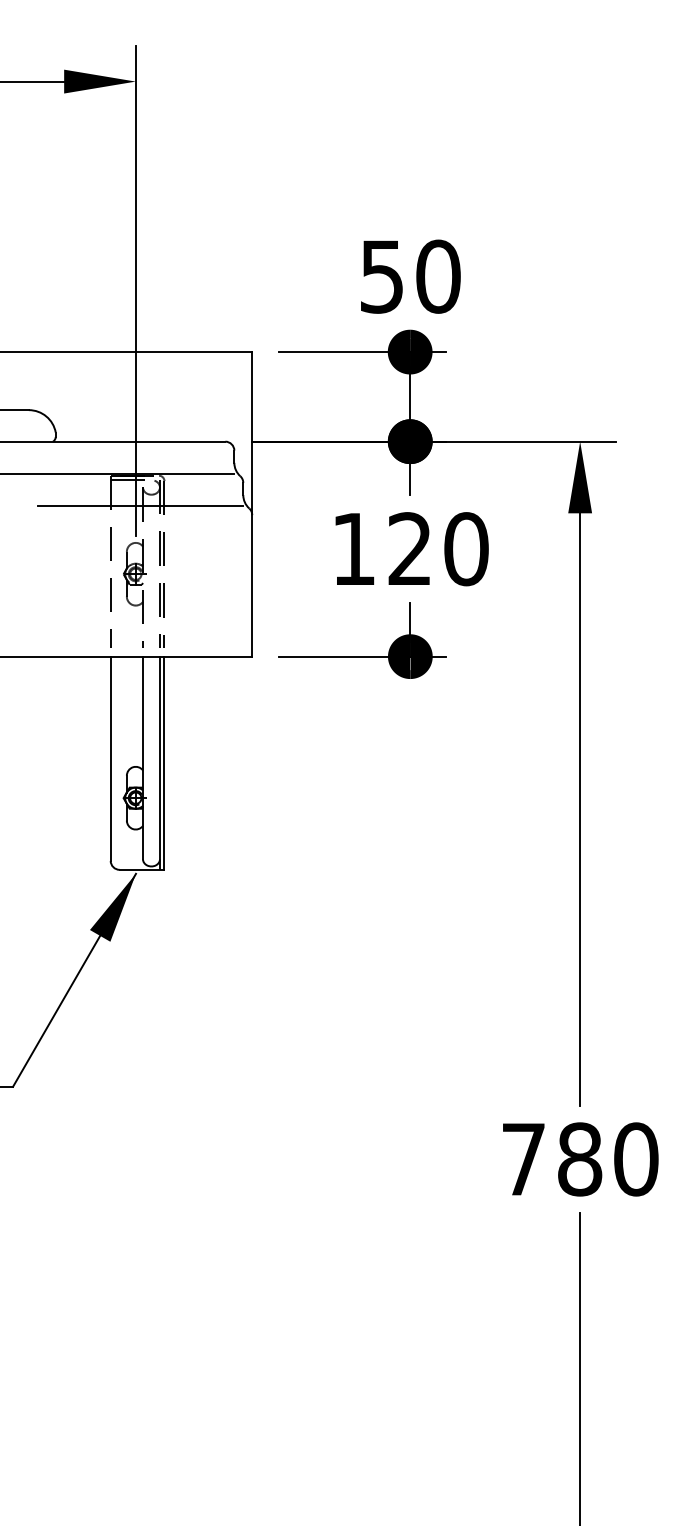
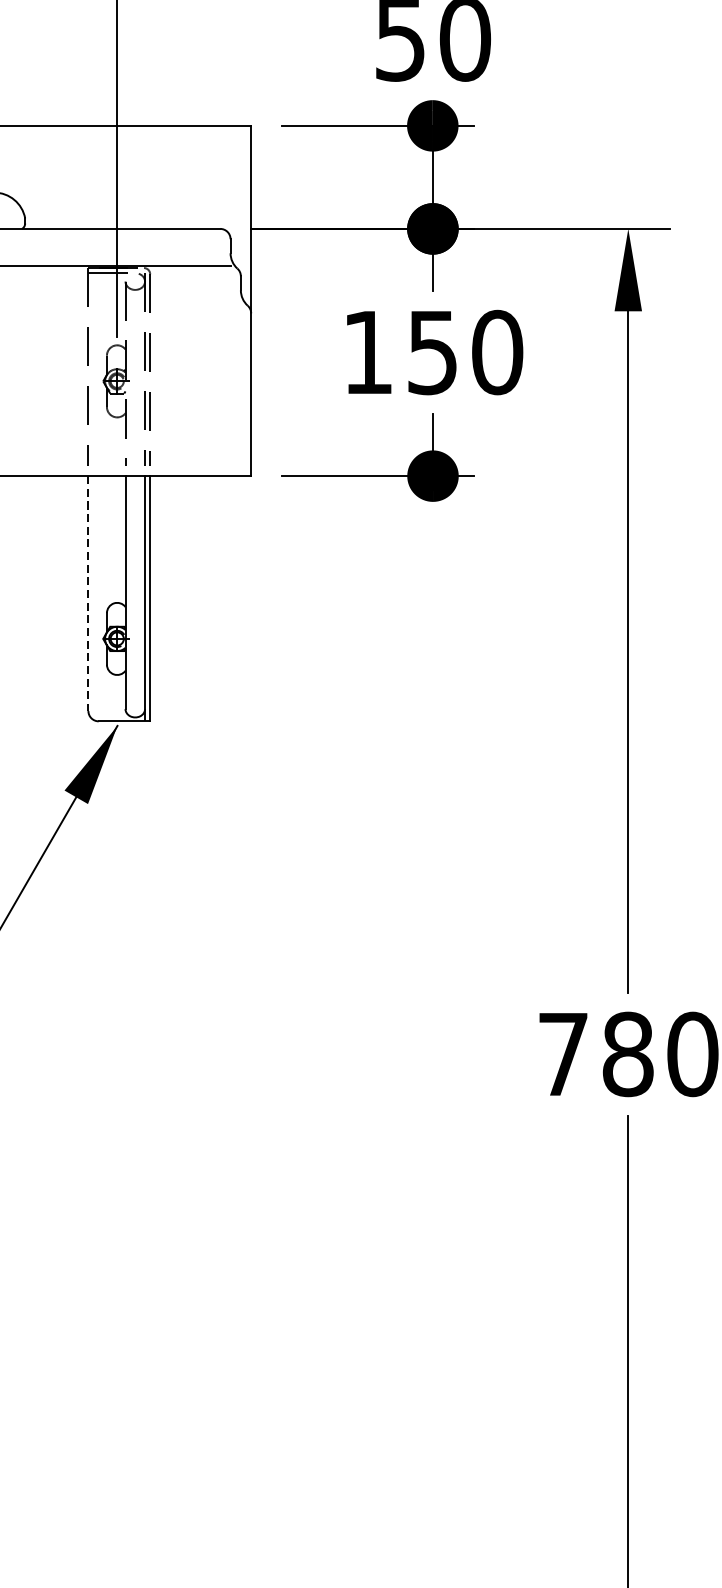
line: (140, 506) -> (122, 303), removed
text: (409, 549) -> (432, 352), 120 -> 150
line: (110, 759) -> (88, 594), solid -> dashed

